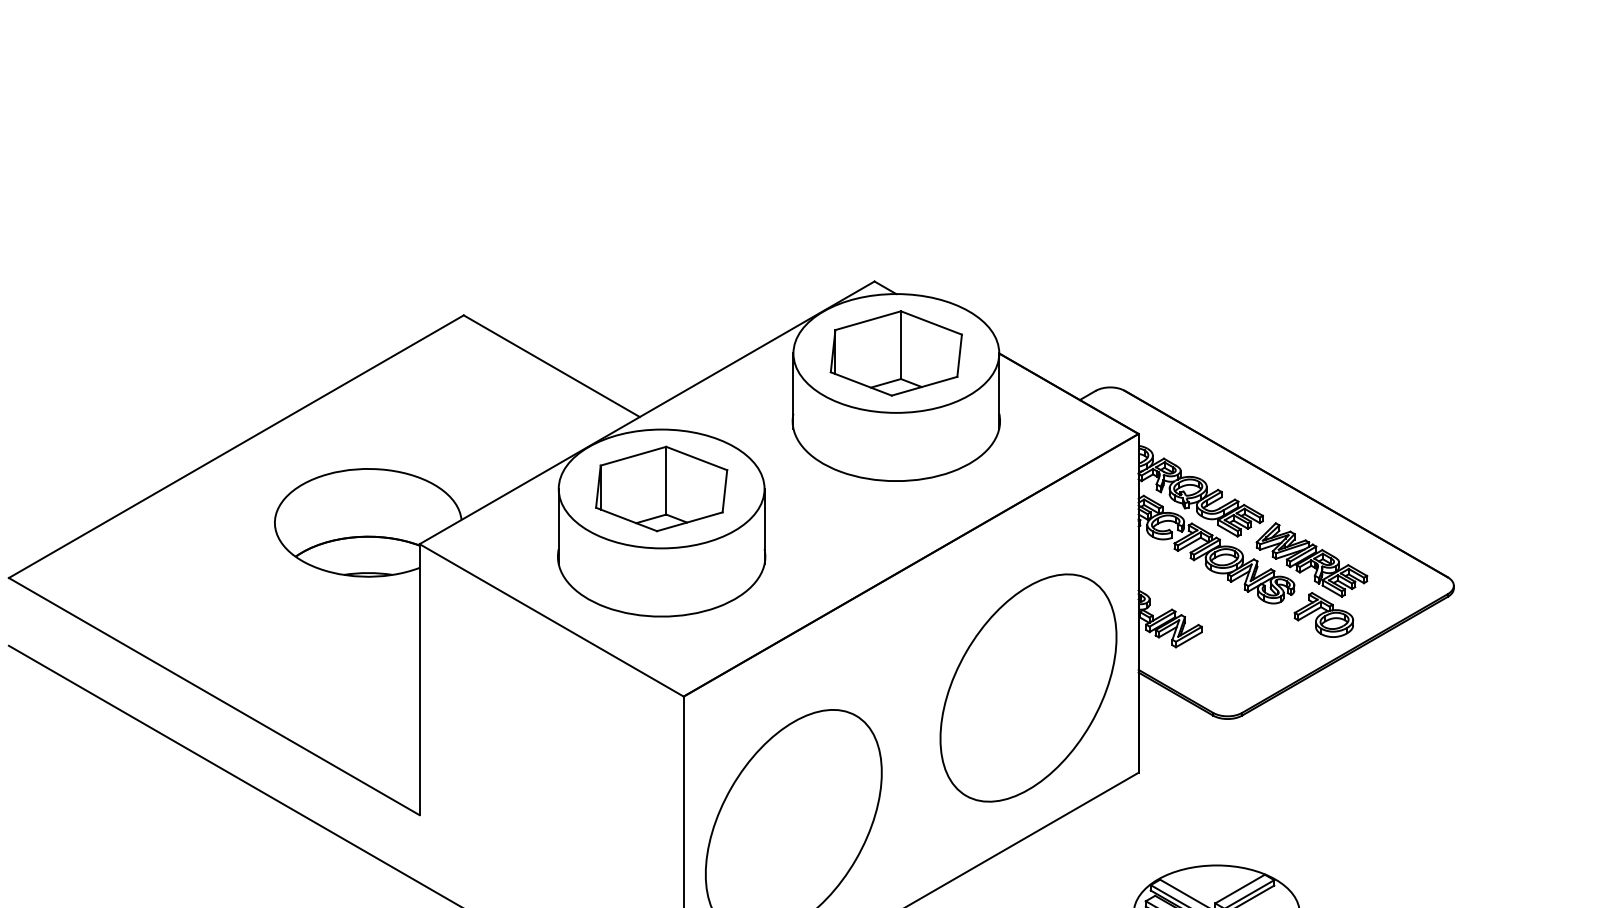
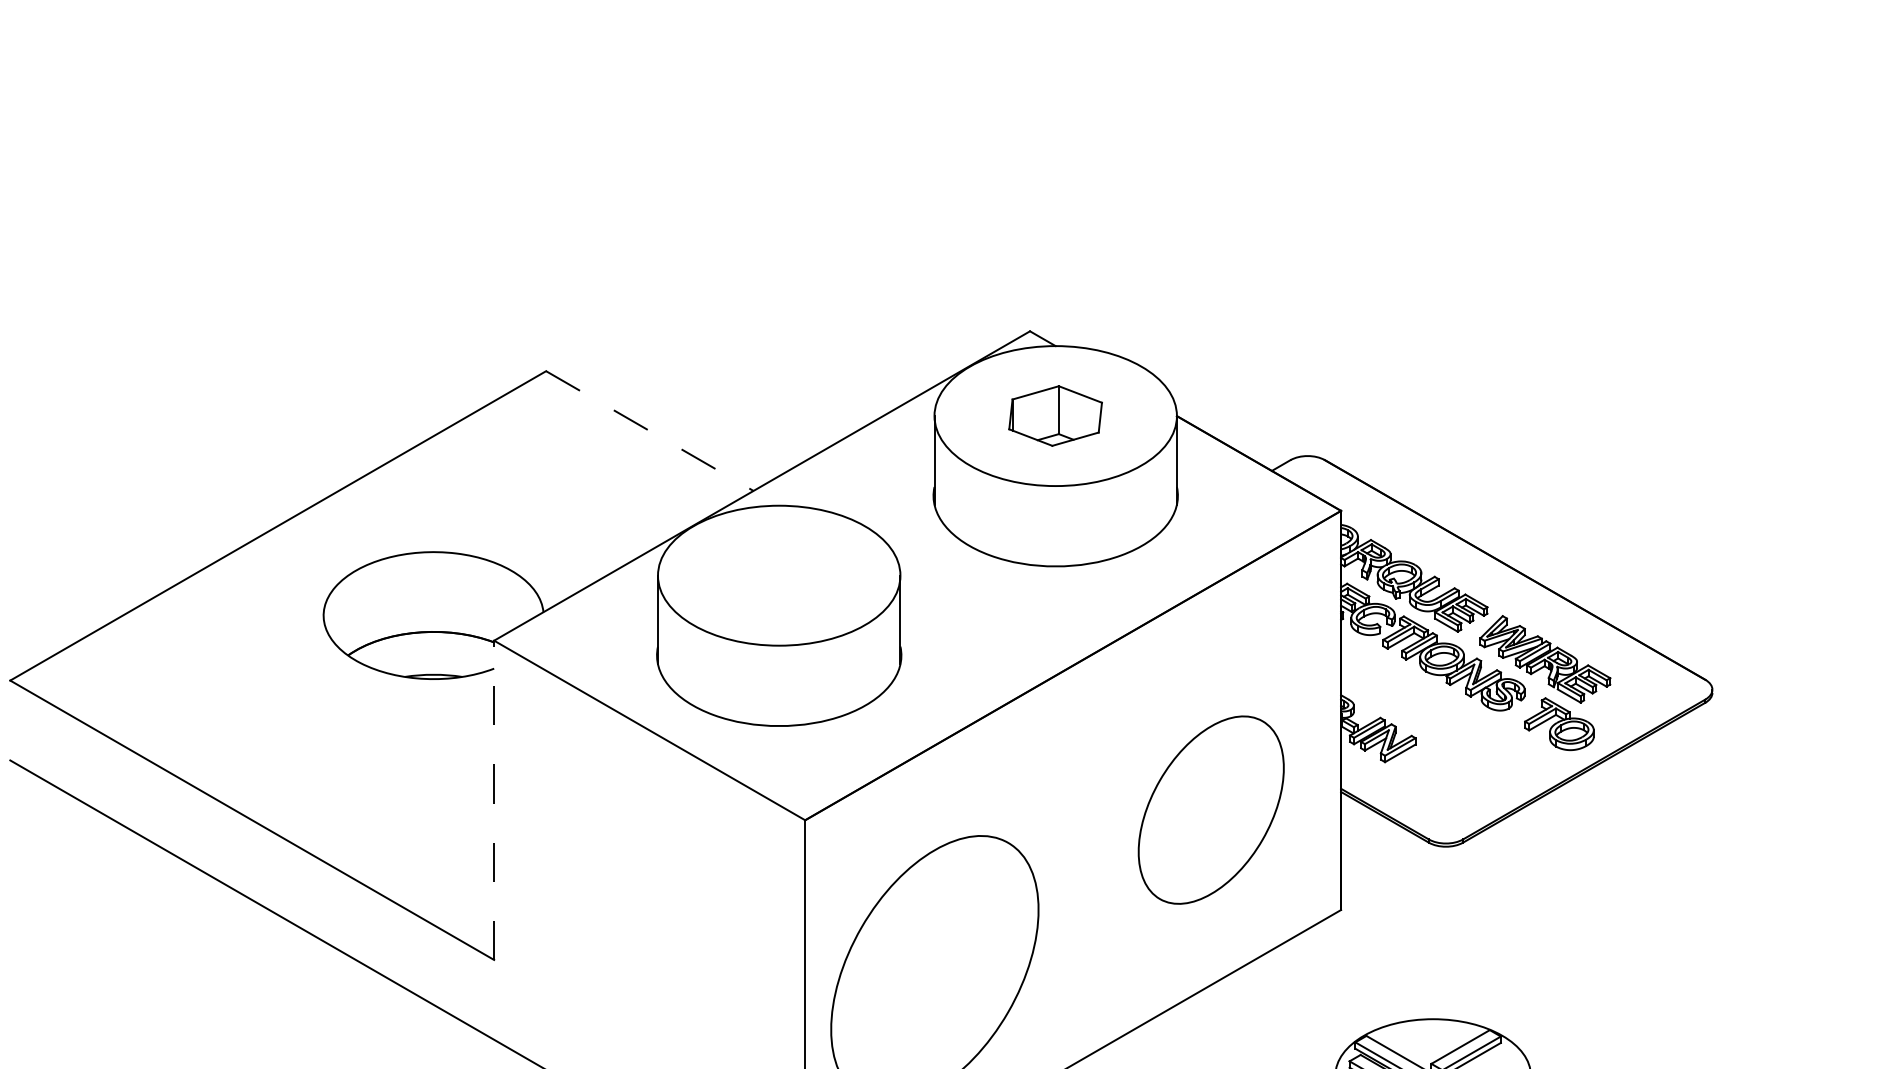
part: (896, 352) -> (1055, 415), size x0.6
line: (551, 366) -> (649, 431), solid -> dashed
part: (661, 488) -> (779, 575), removed
line: (419, 679) -> (494, 800), solid -> dashed
part: (1027, 687) -> (1210, 809), size x0.7

